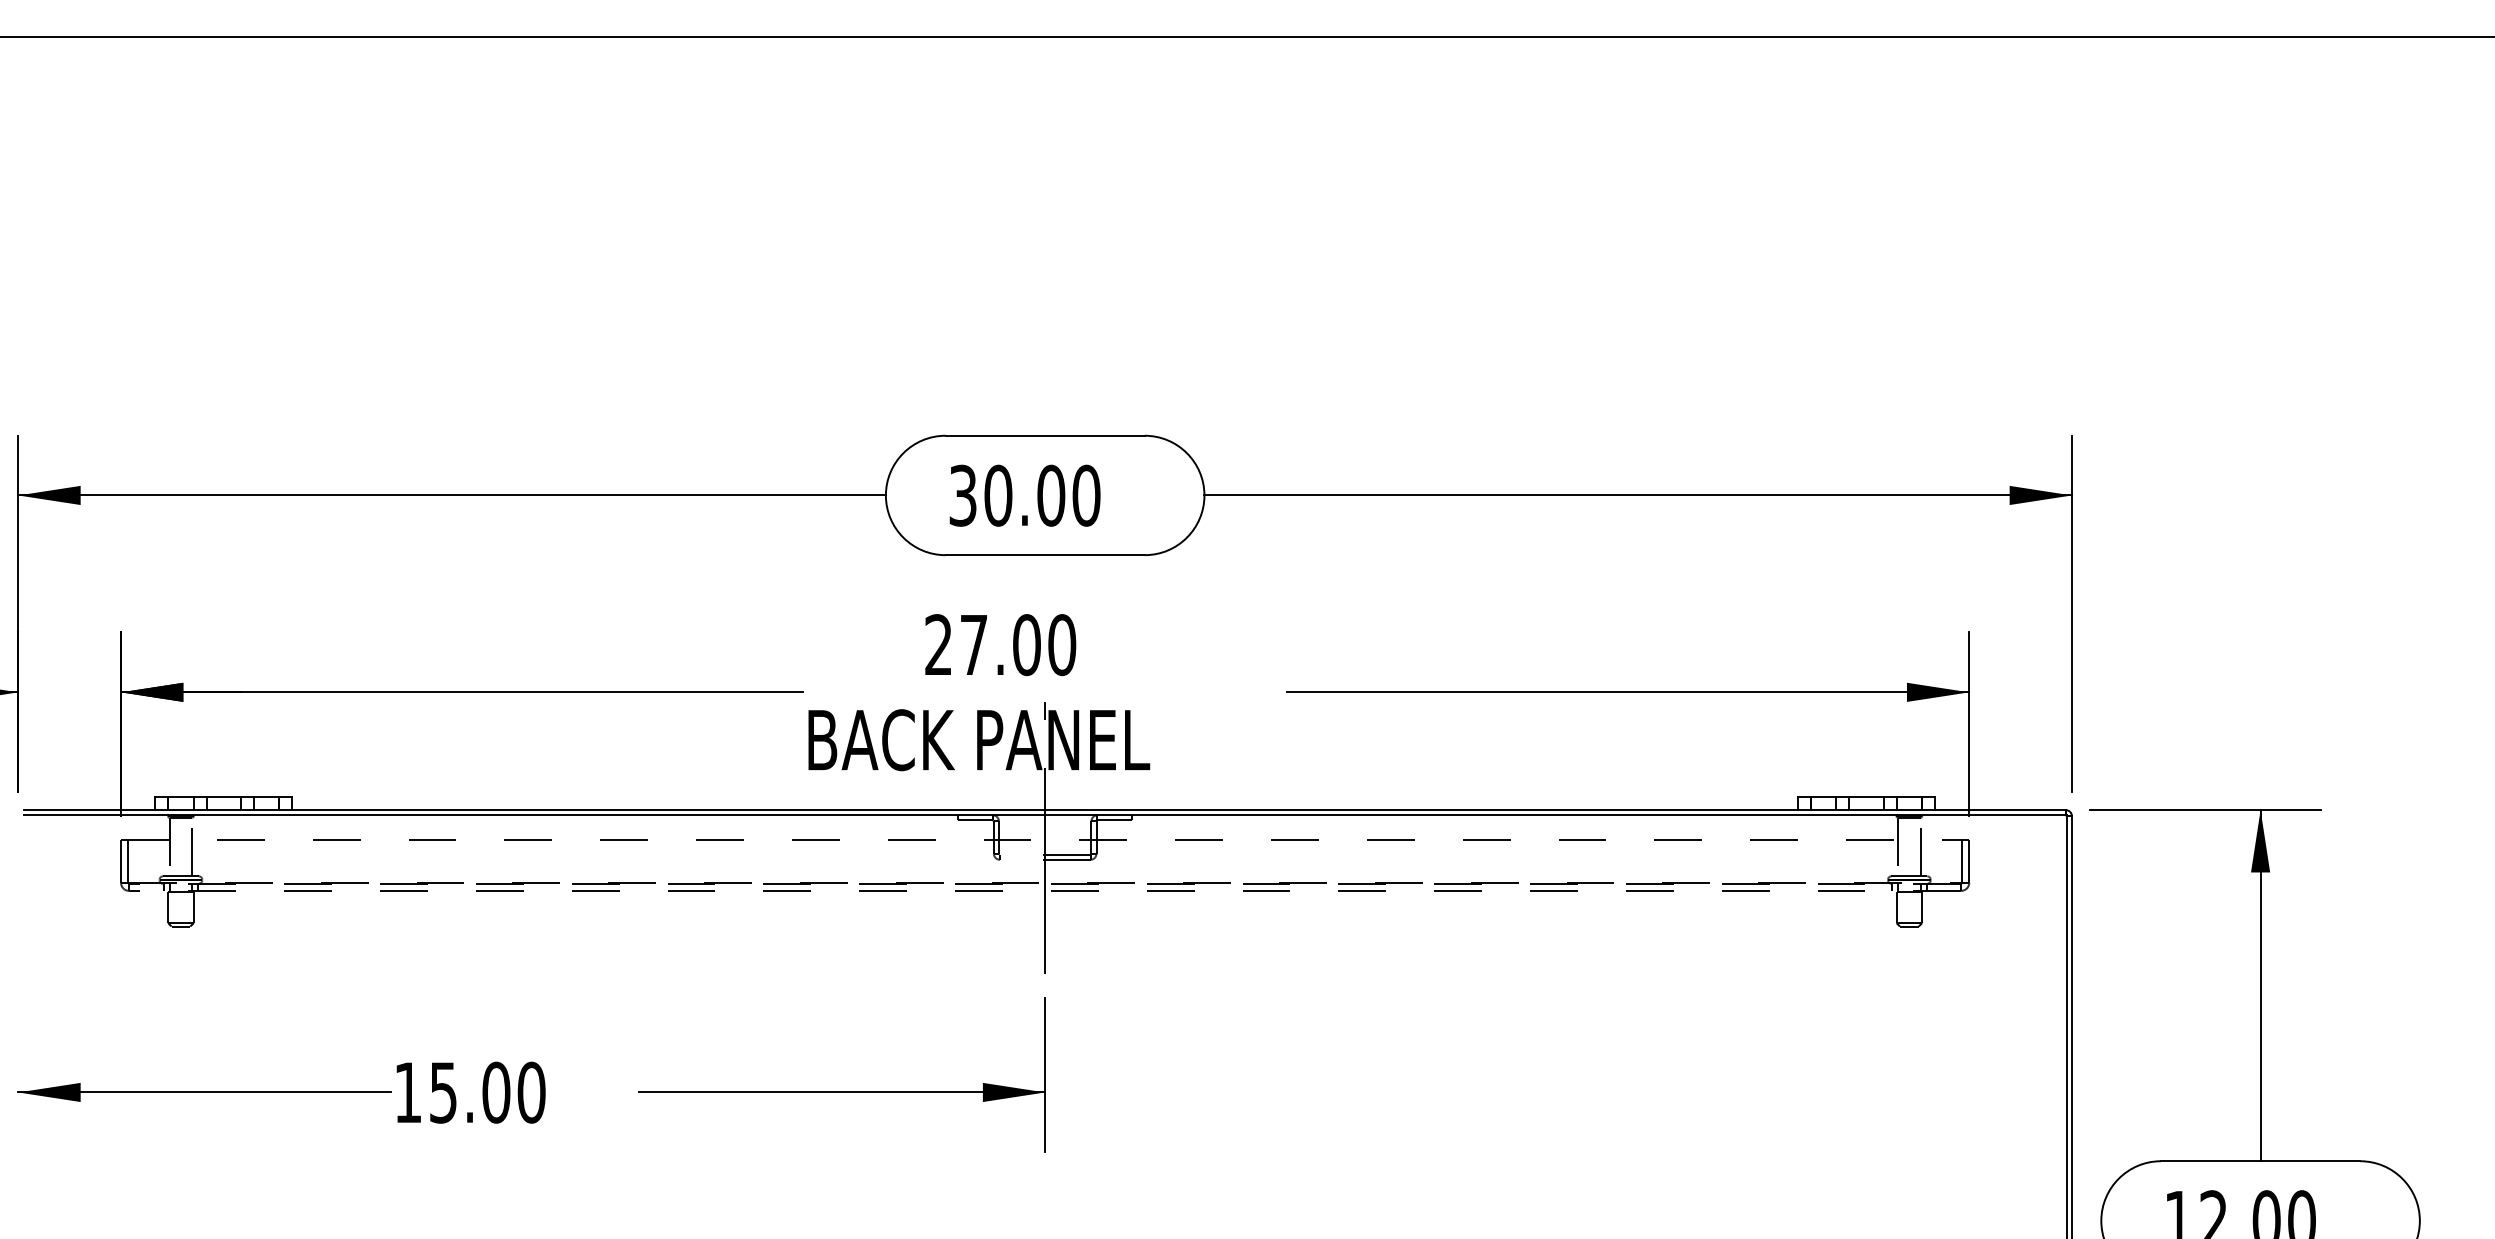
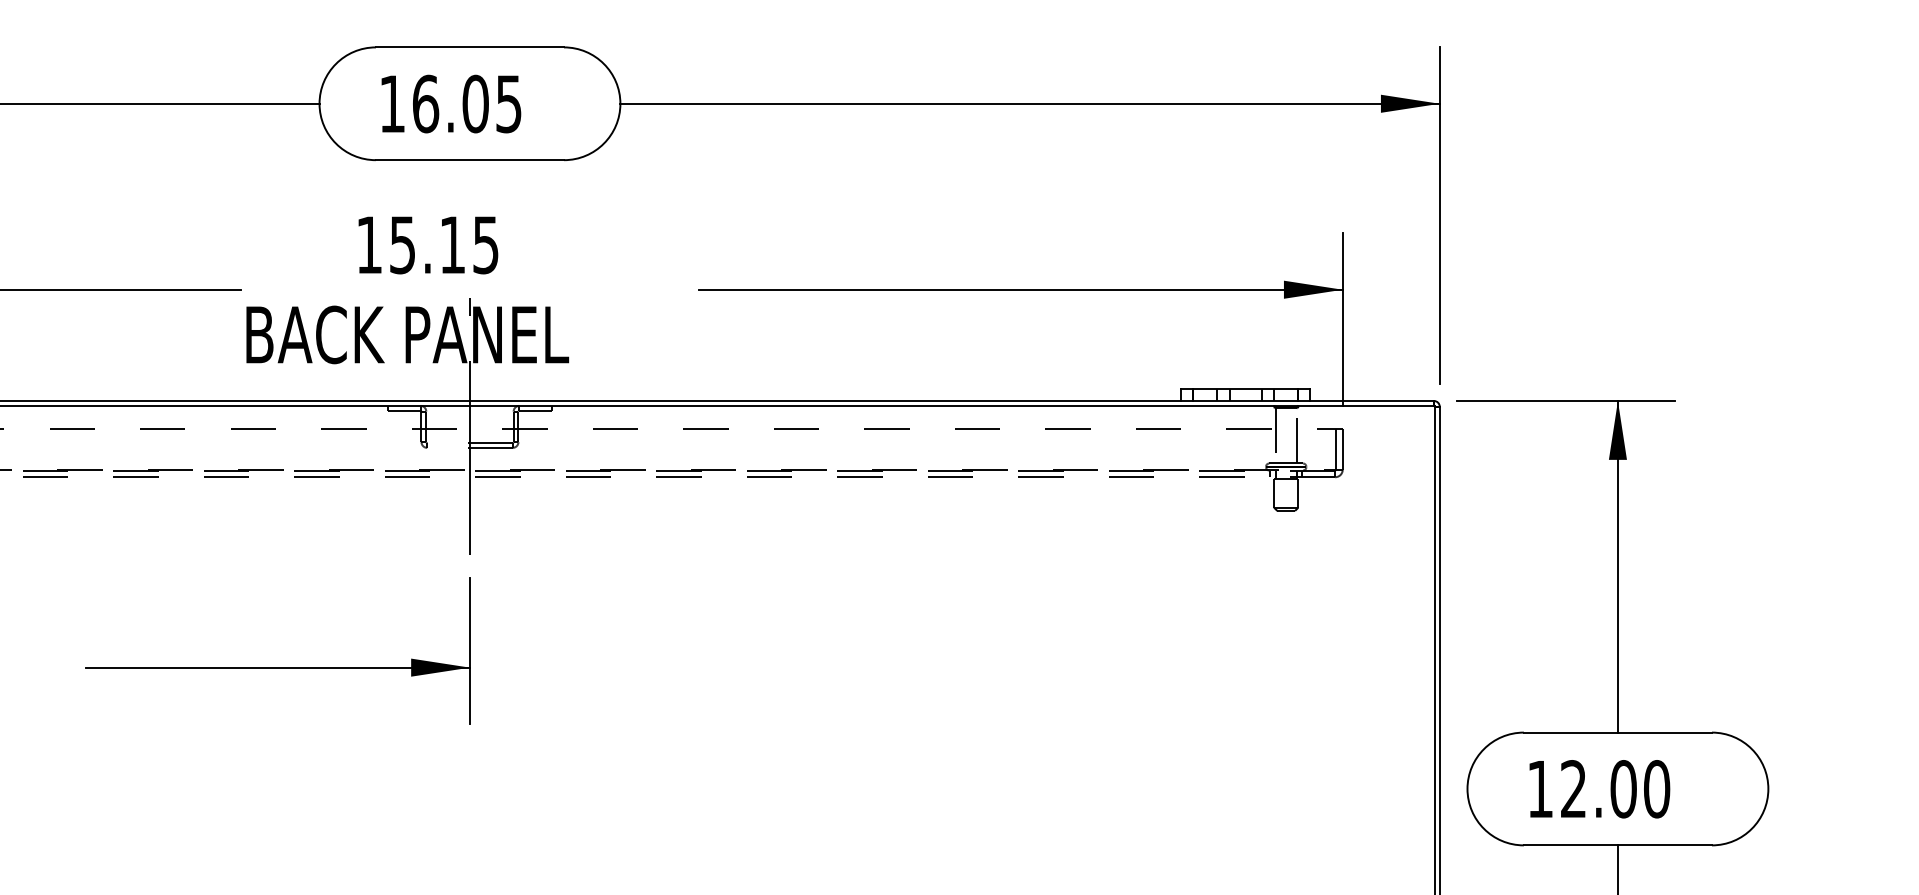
text: (1024, 495) -> (450, 103), 30.00 -> 16.05
text: (1000, 645) -> (427, 245), 27.00 -> 15.15

